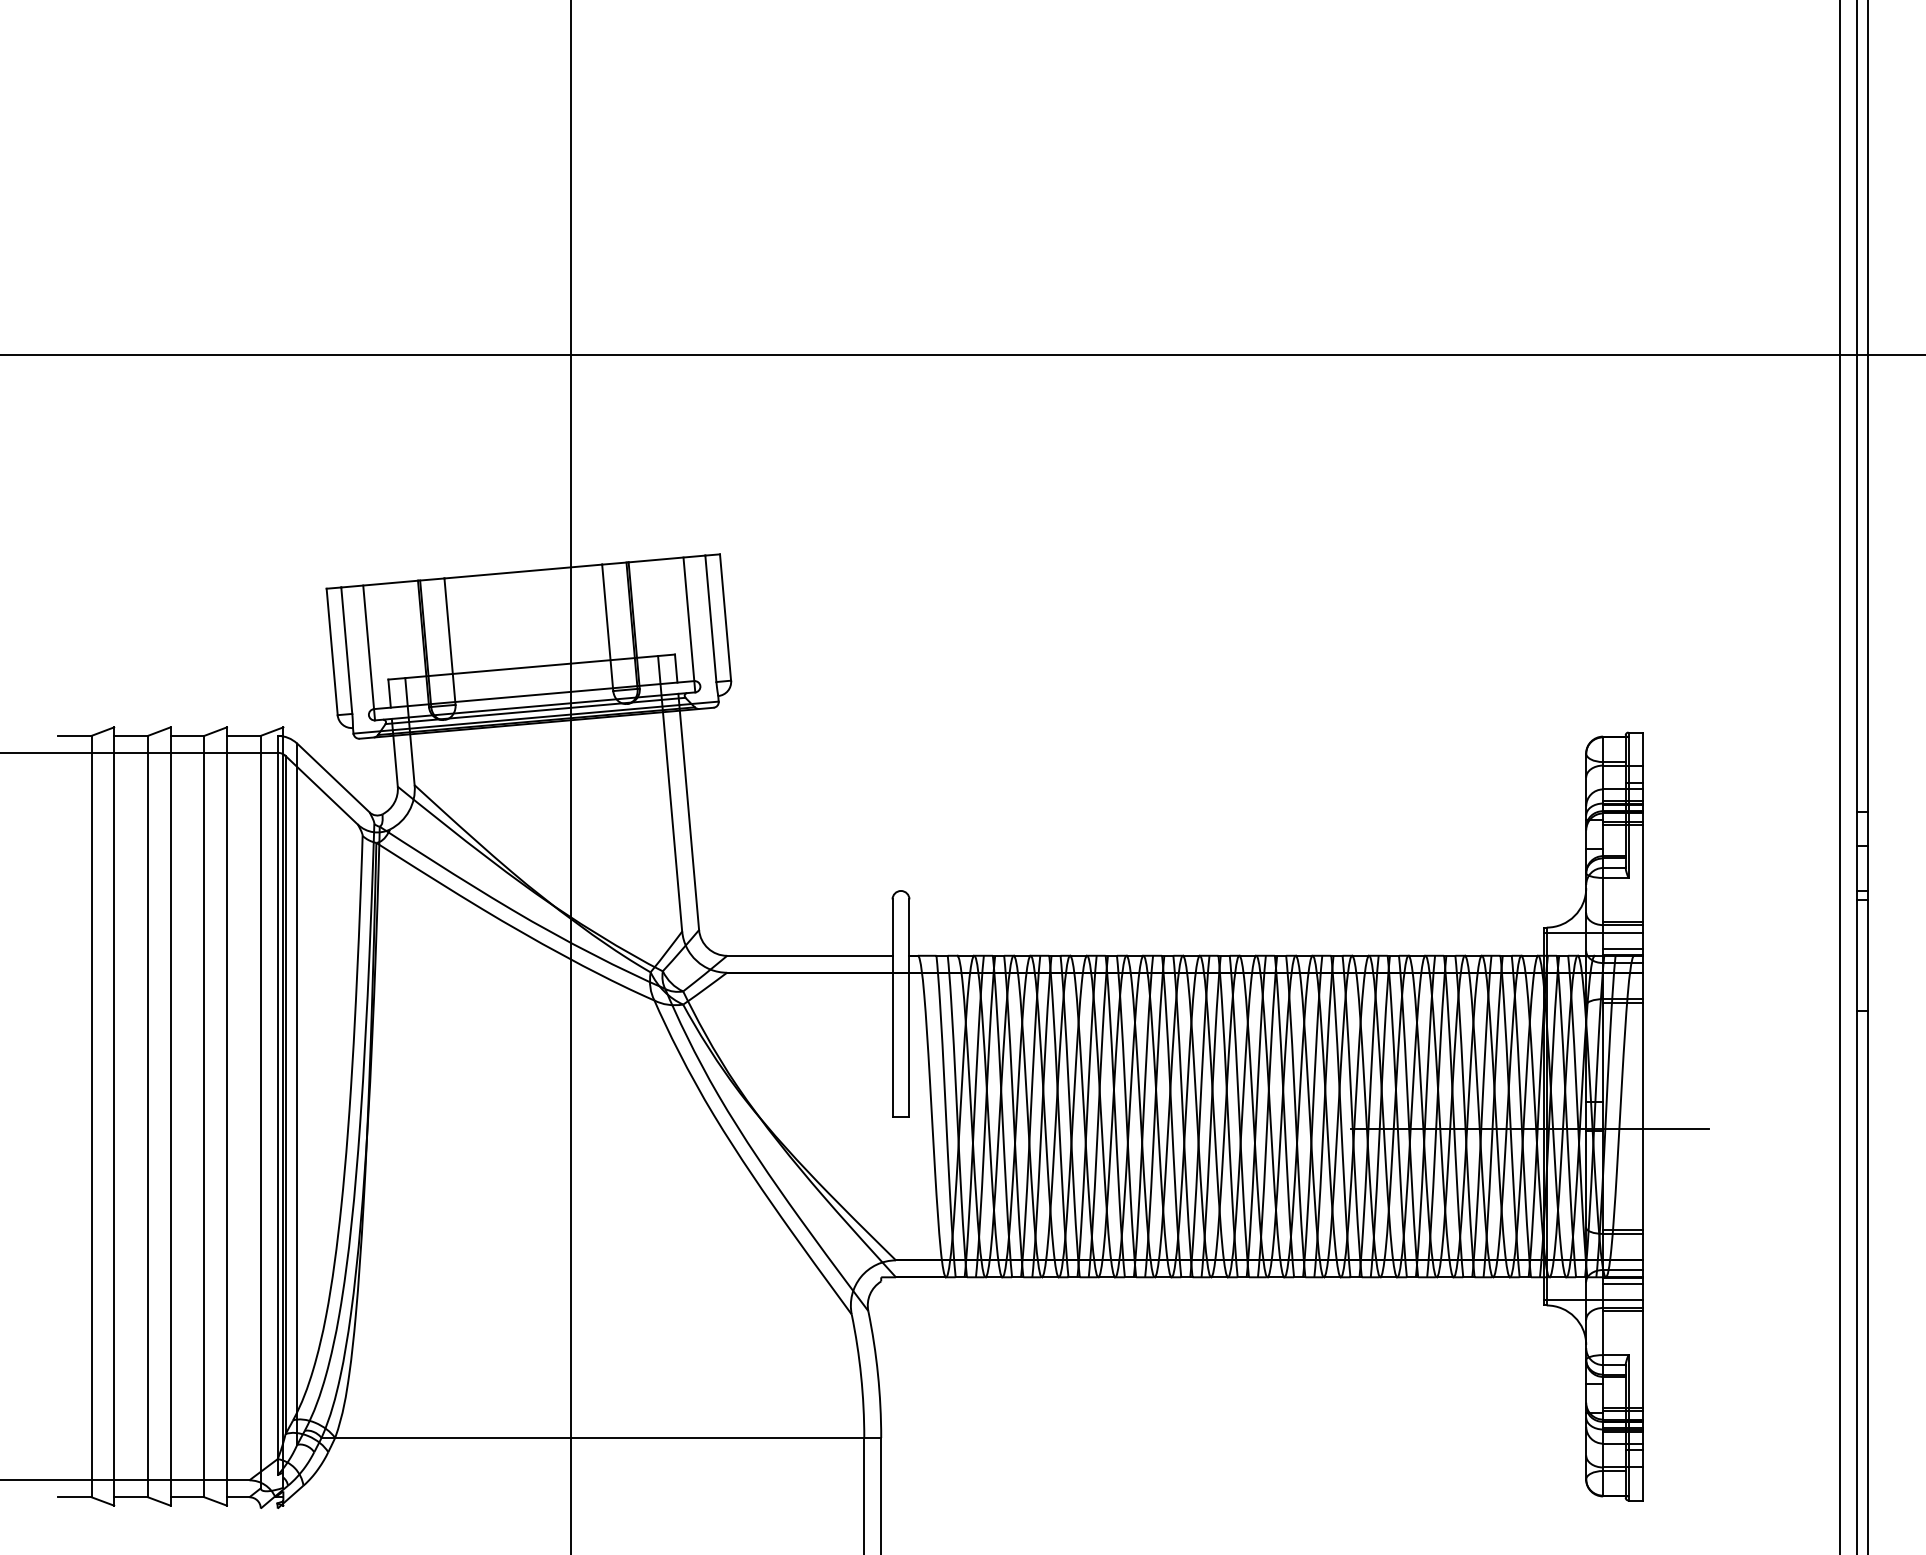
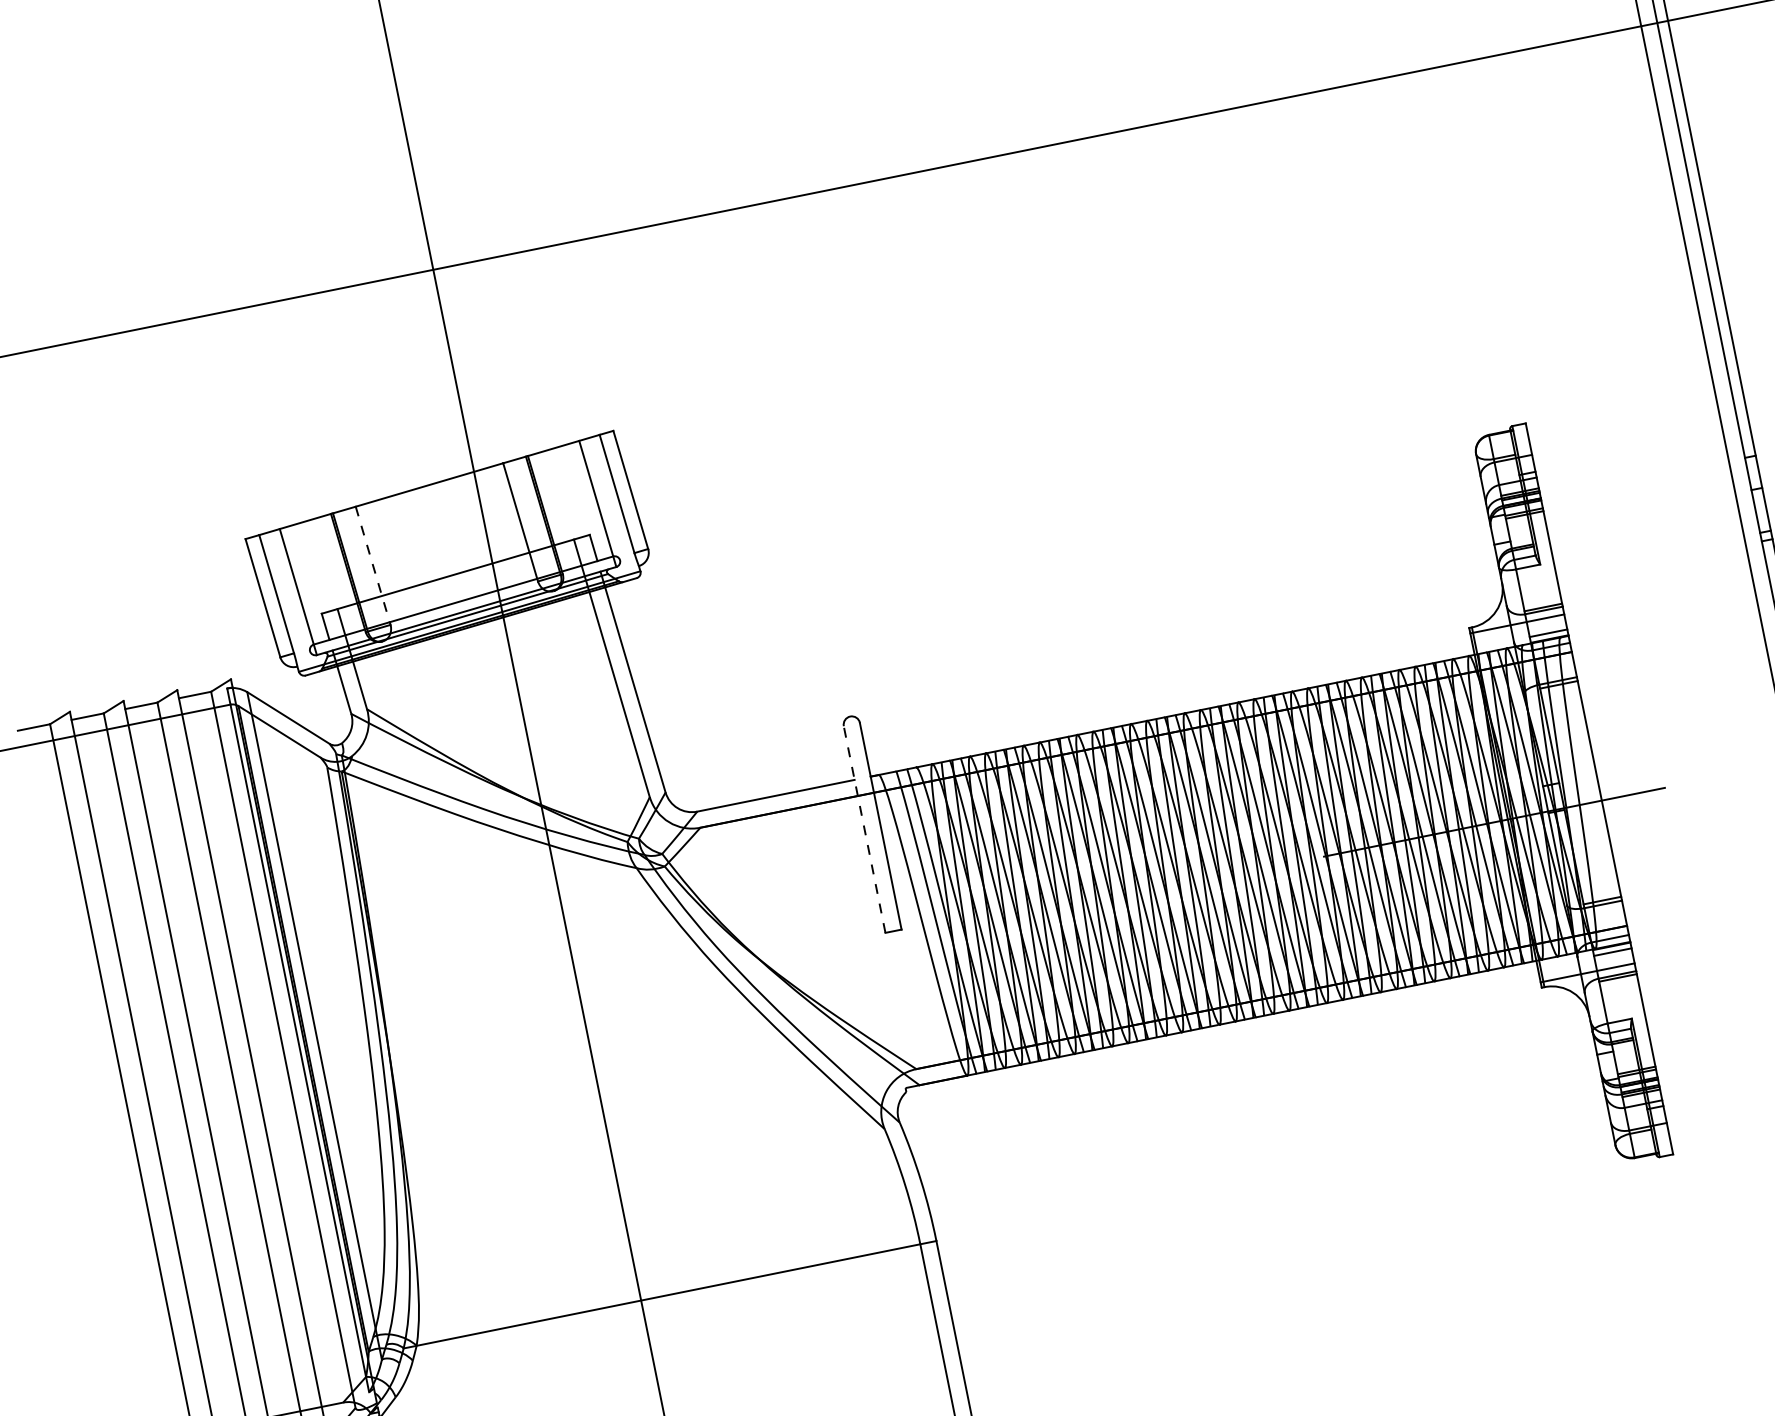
line: (450, 642) -> (373, 566), solid -> dashed
line: (892, 1007) -> (864, 829), solid -> dashed

